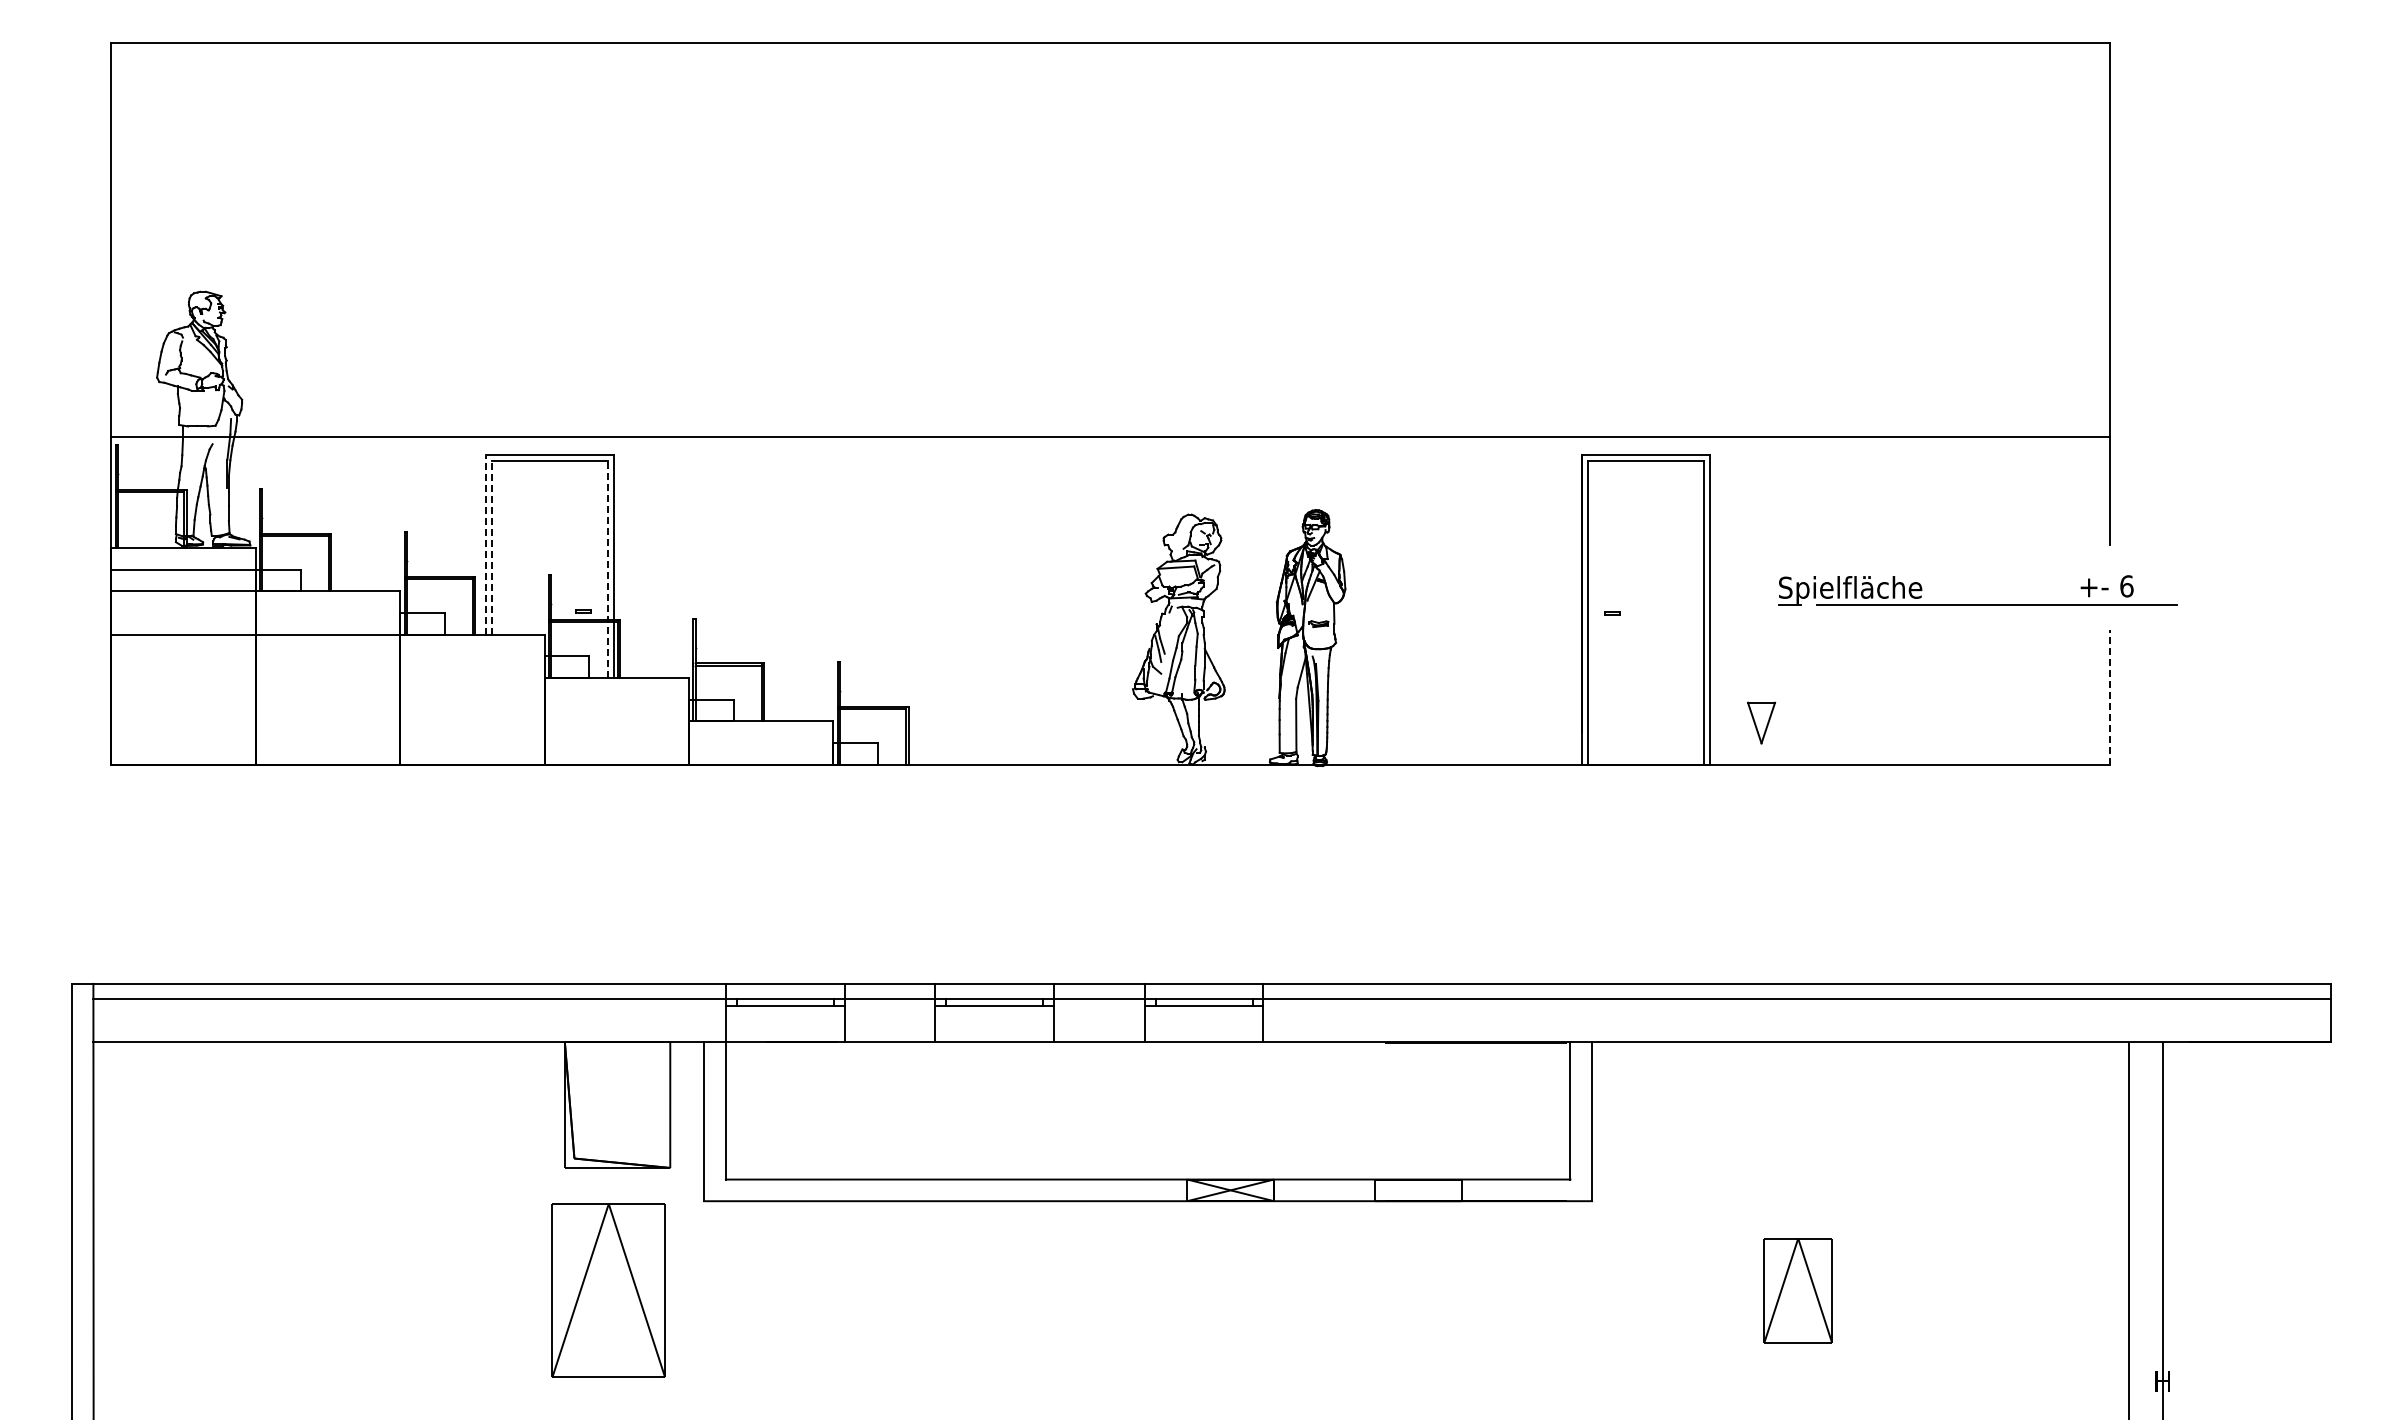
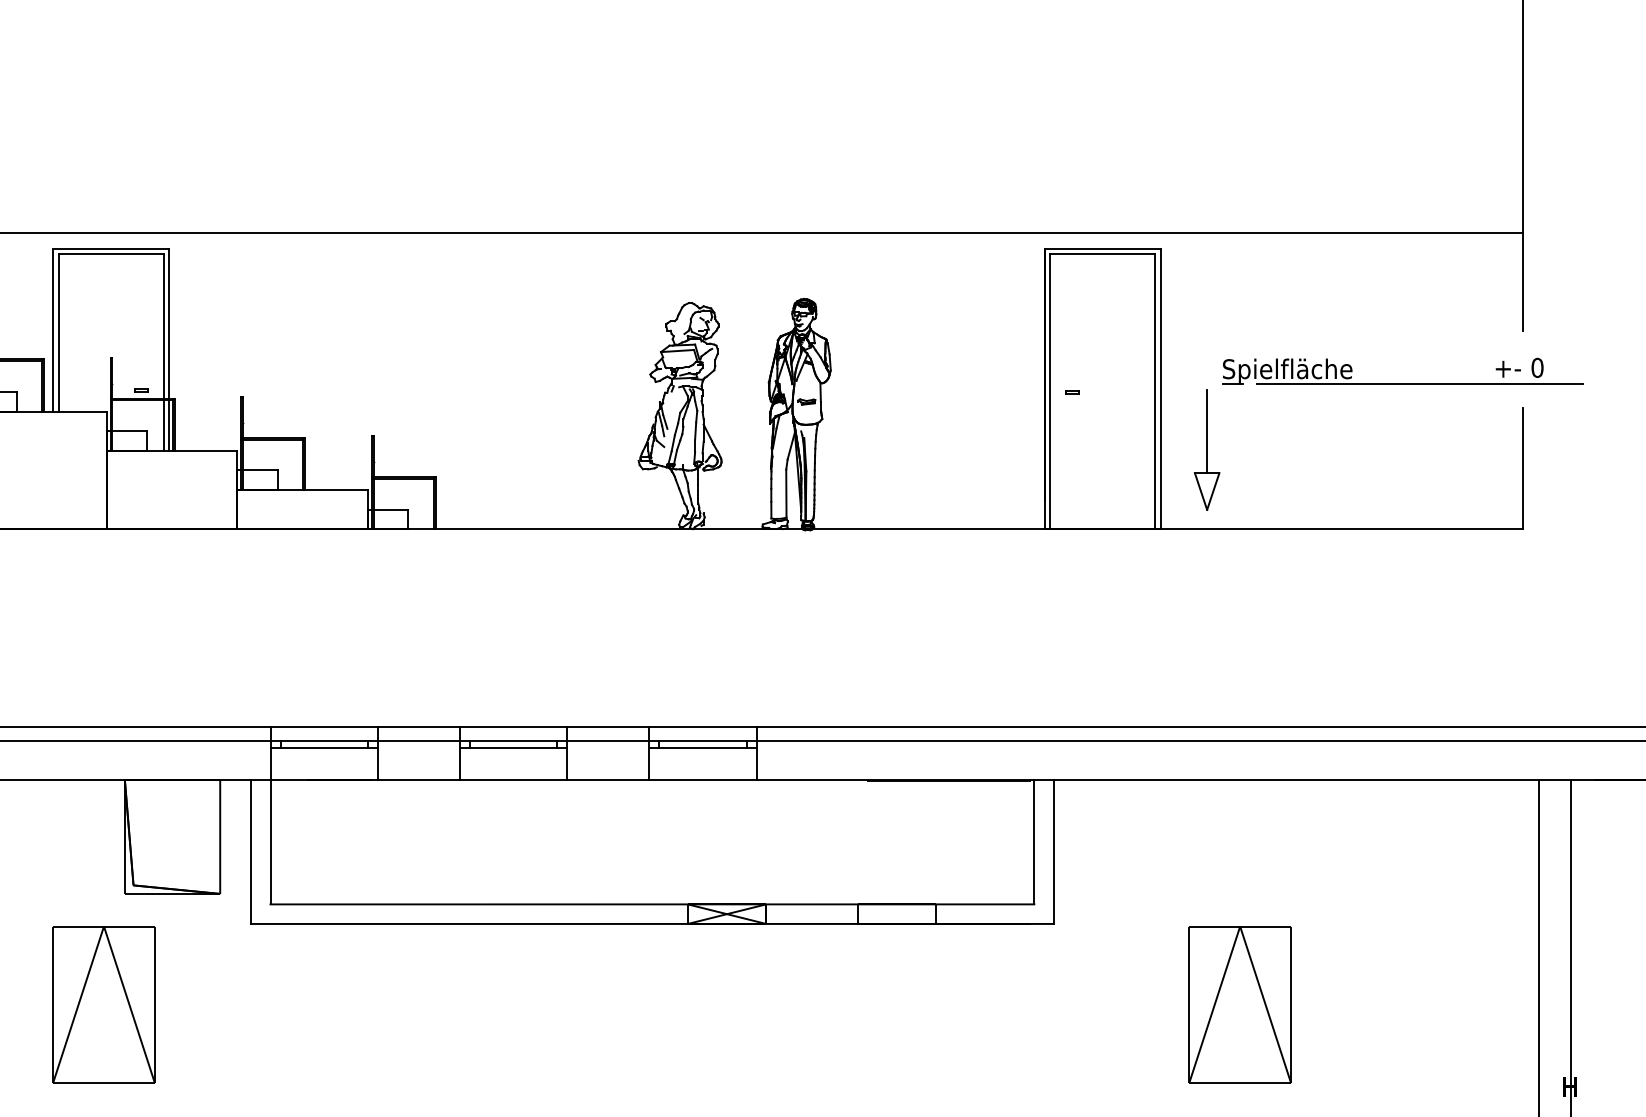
line: (485, 544) -> (53, 330), dashed -> solid
line: (491, 547) -> (58, 332), dashed -> solid
line: (607, 569) -> (163, 352), dashed -> solid
text: (2126, 586) -> (1537, 368), 6 -> 0
line: (1761, 656) -> (1207, 431), added
line: (2110, 697) -> (1522, 468), dashed -> solid
part: (608, 1290) -> (103, 1004), moved
part: (1798, 1290) -> (1240, 1004), size x1.67

